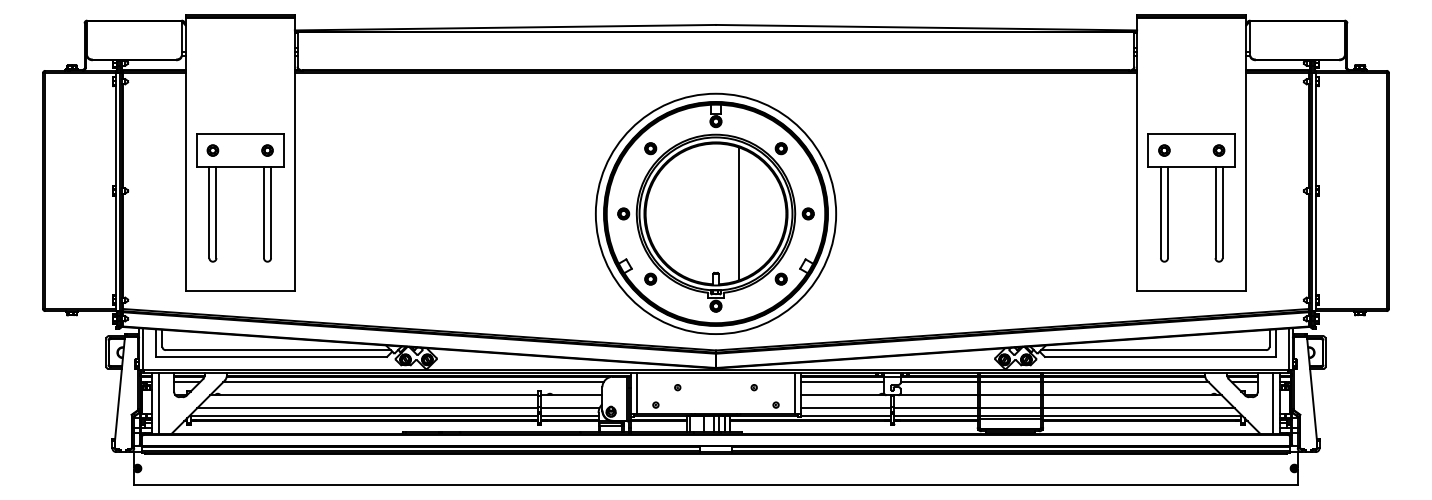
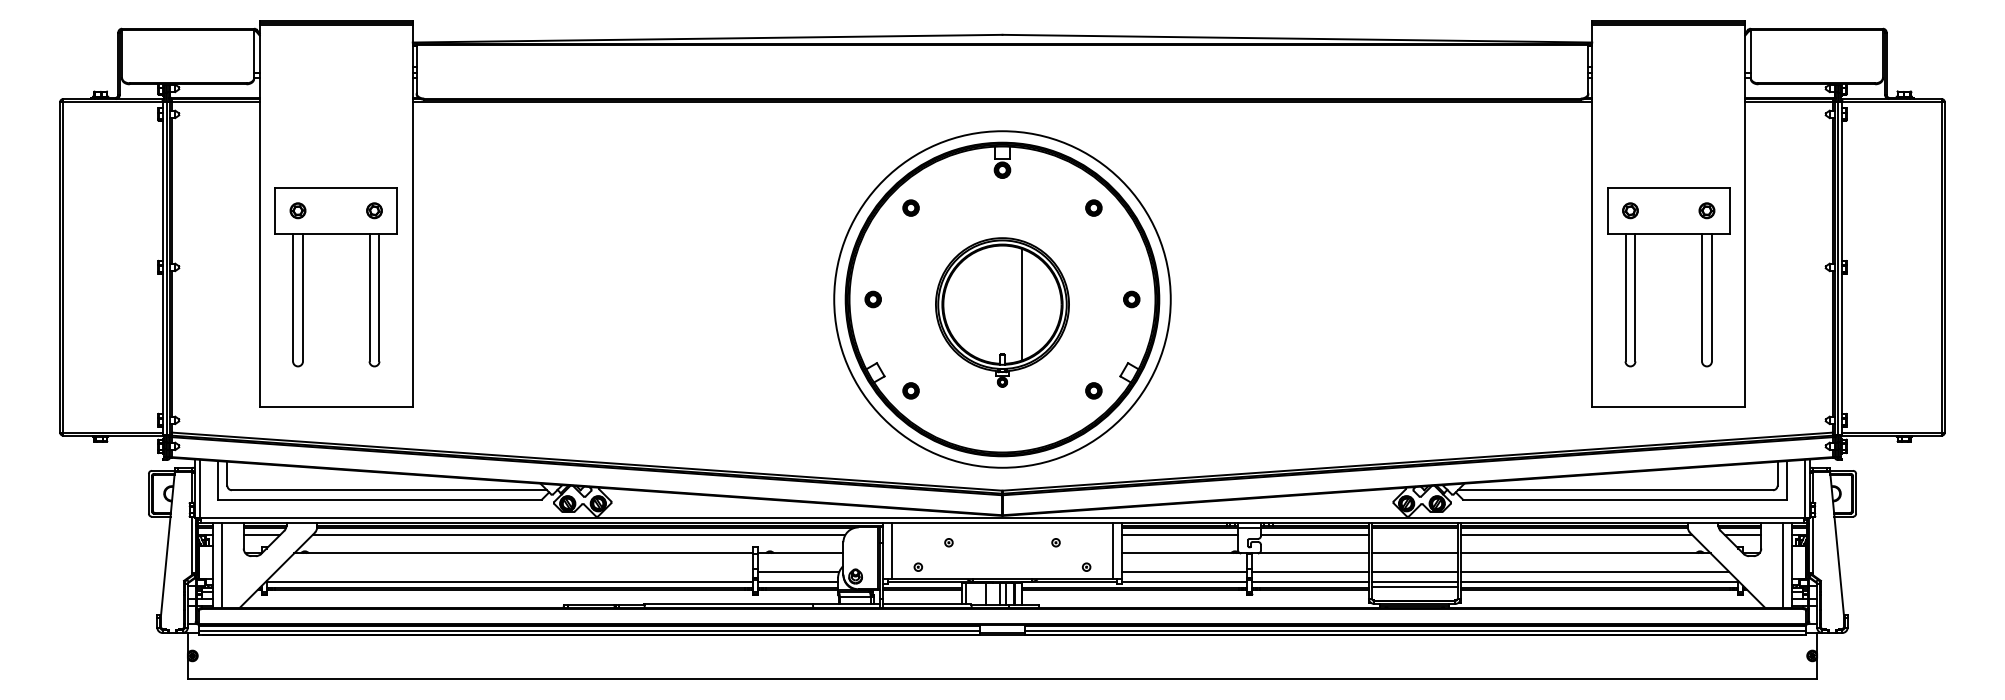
part: (716, 223) -> (1002, 312), size x0.6
line: (1010, 382) -> (1414, 535), removed
line: (367, 408) -> (514, 571), removed

